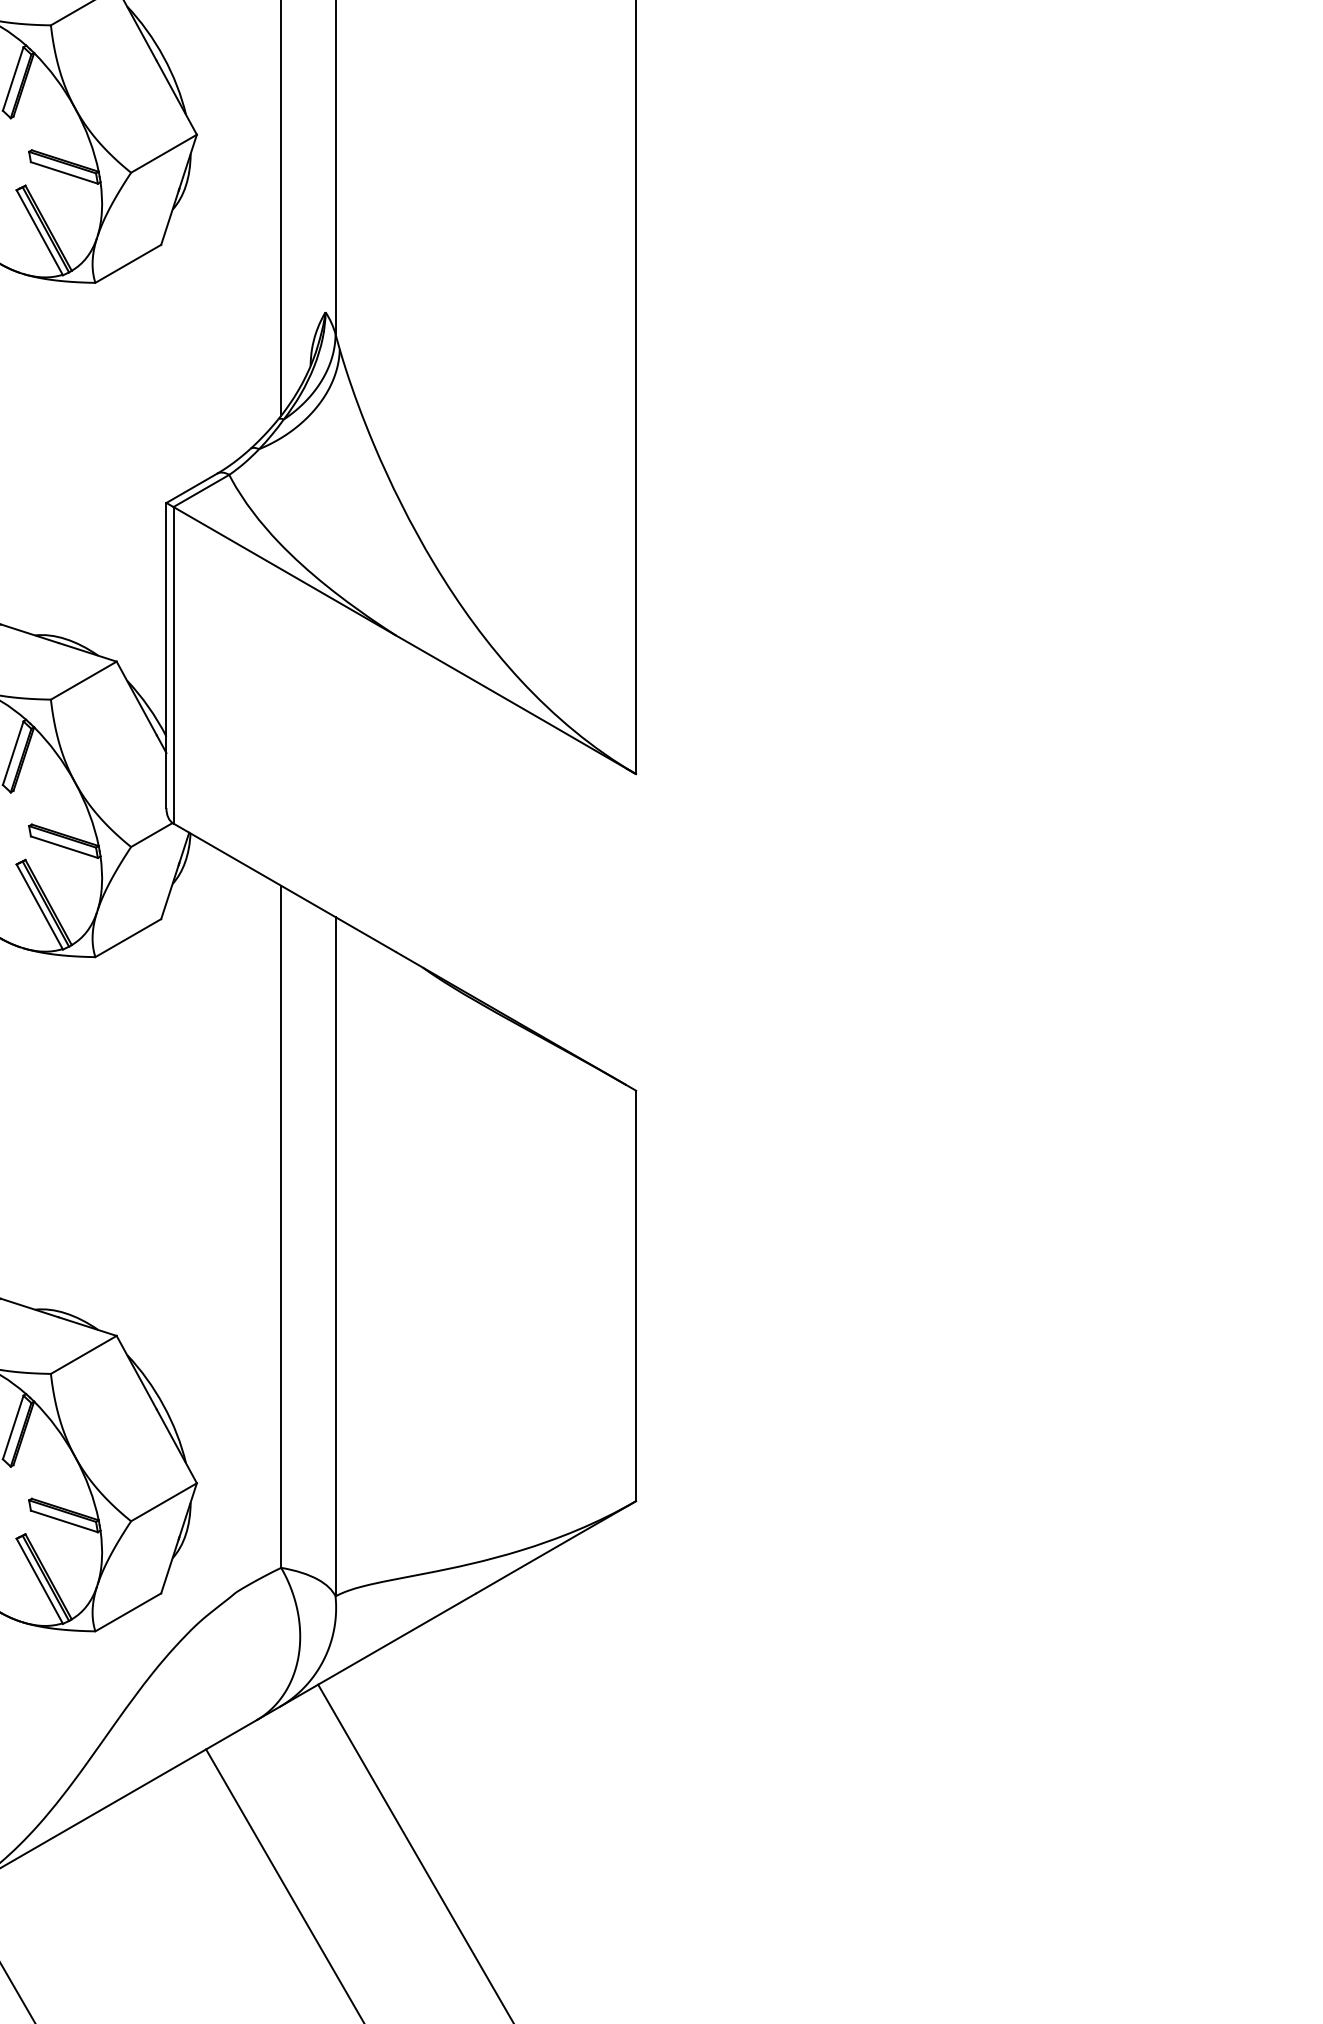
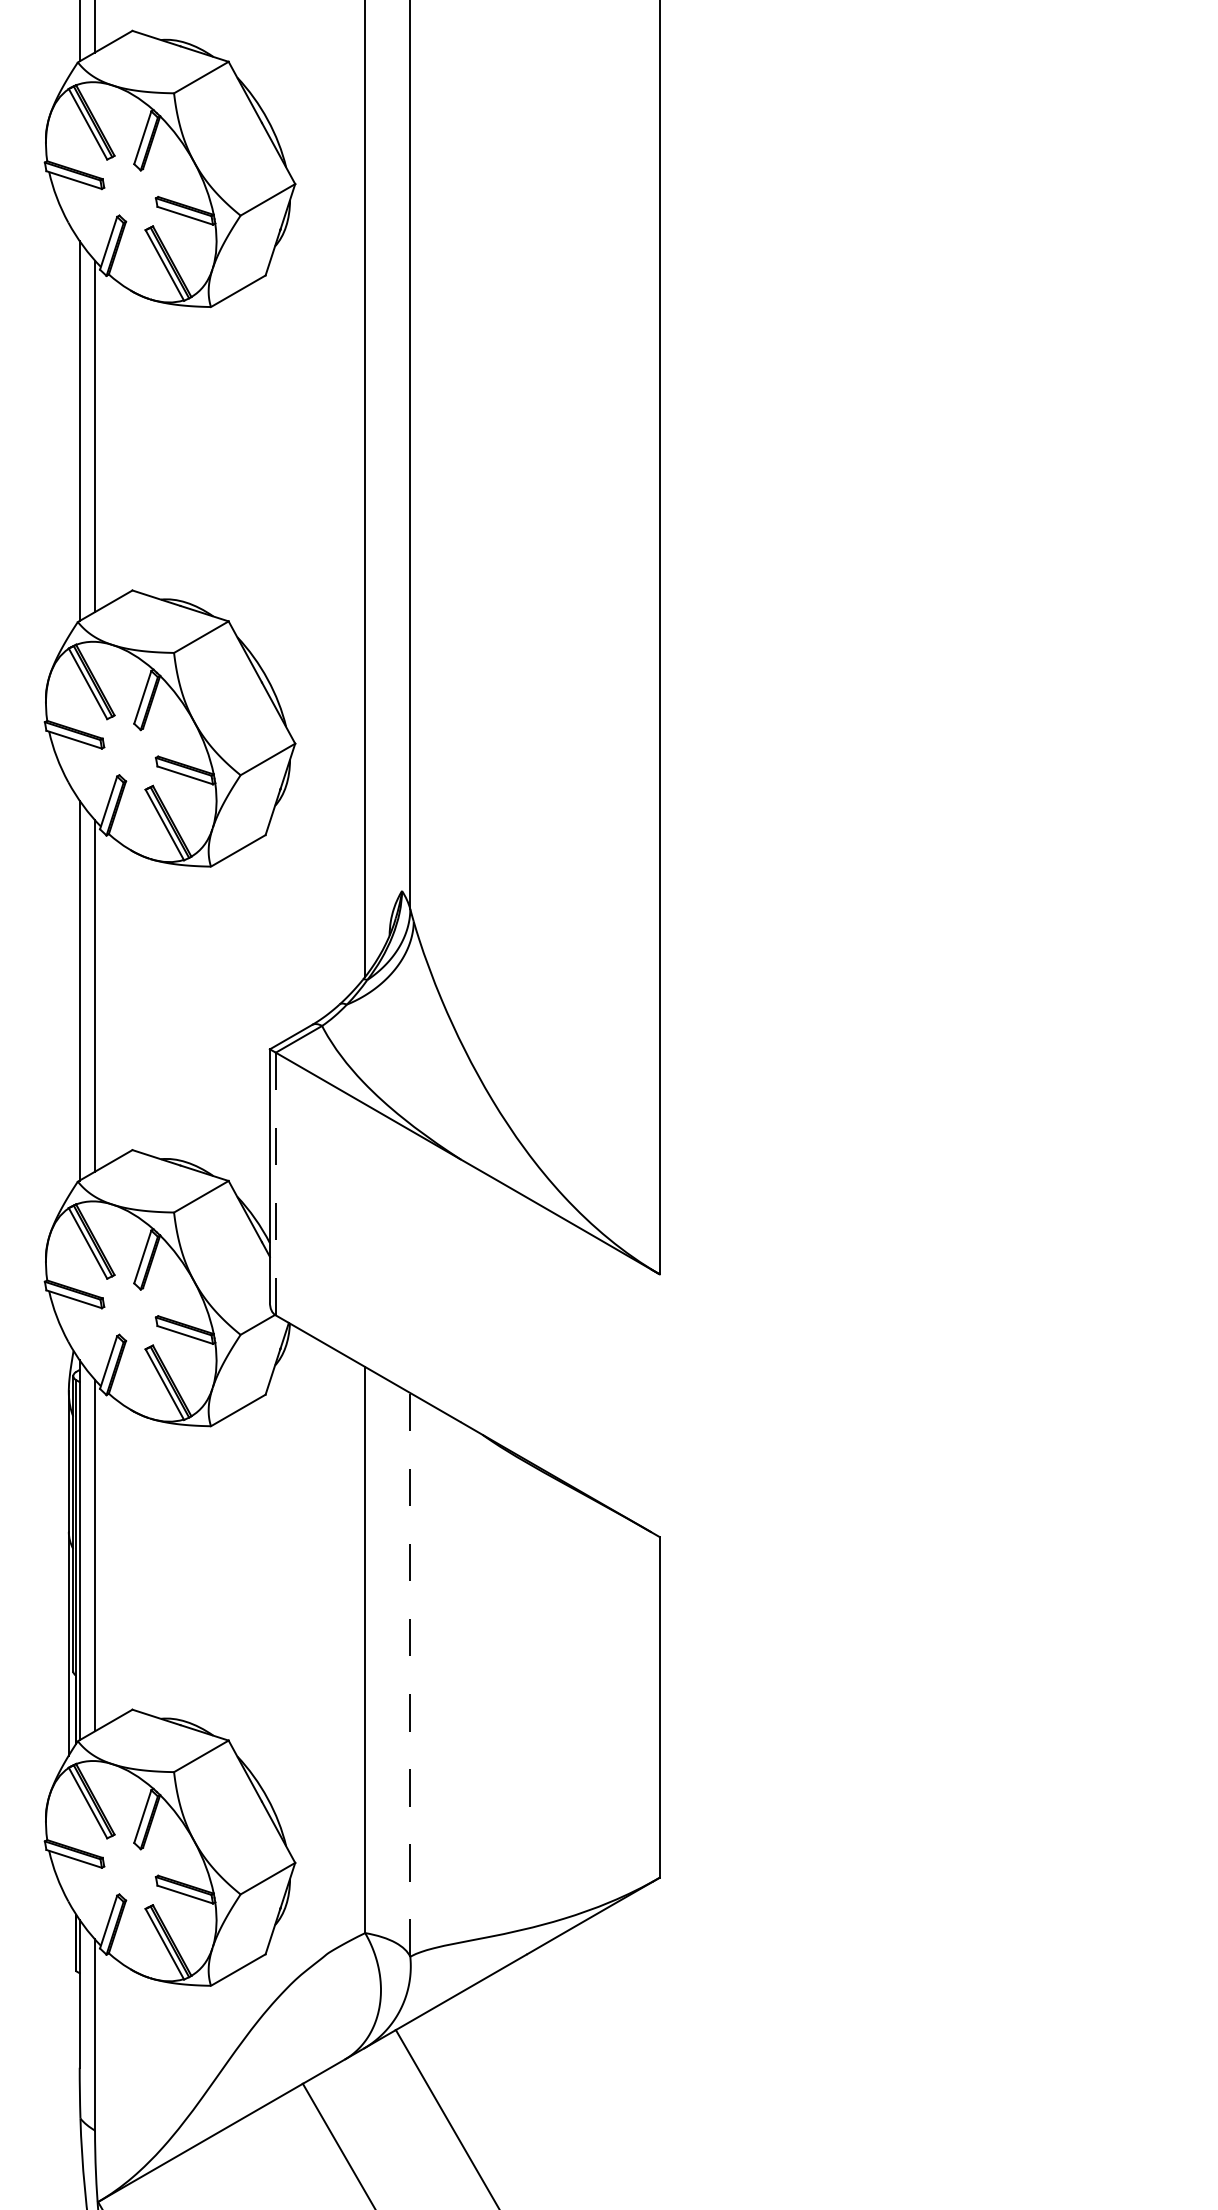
line: (173, 664) -> (275, 1183), solid -> dashed
line: (335, 1256) -> (410, 1674), solid -> dashed

